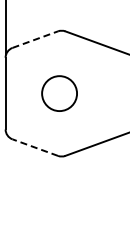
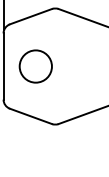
line: (35, 39) -> (31, 16), dashed -> solid
circle: (59, 93) -> (35, 66), moved
line: (34, 147) -> (30, 116), dashed -> solid

